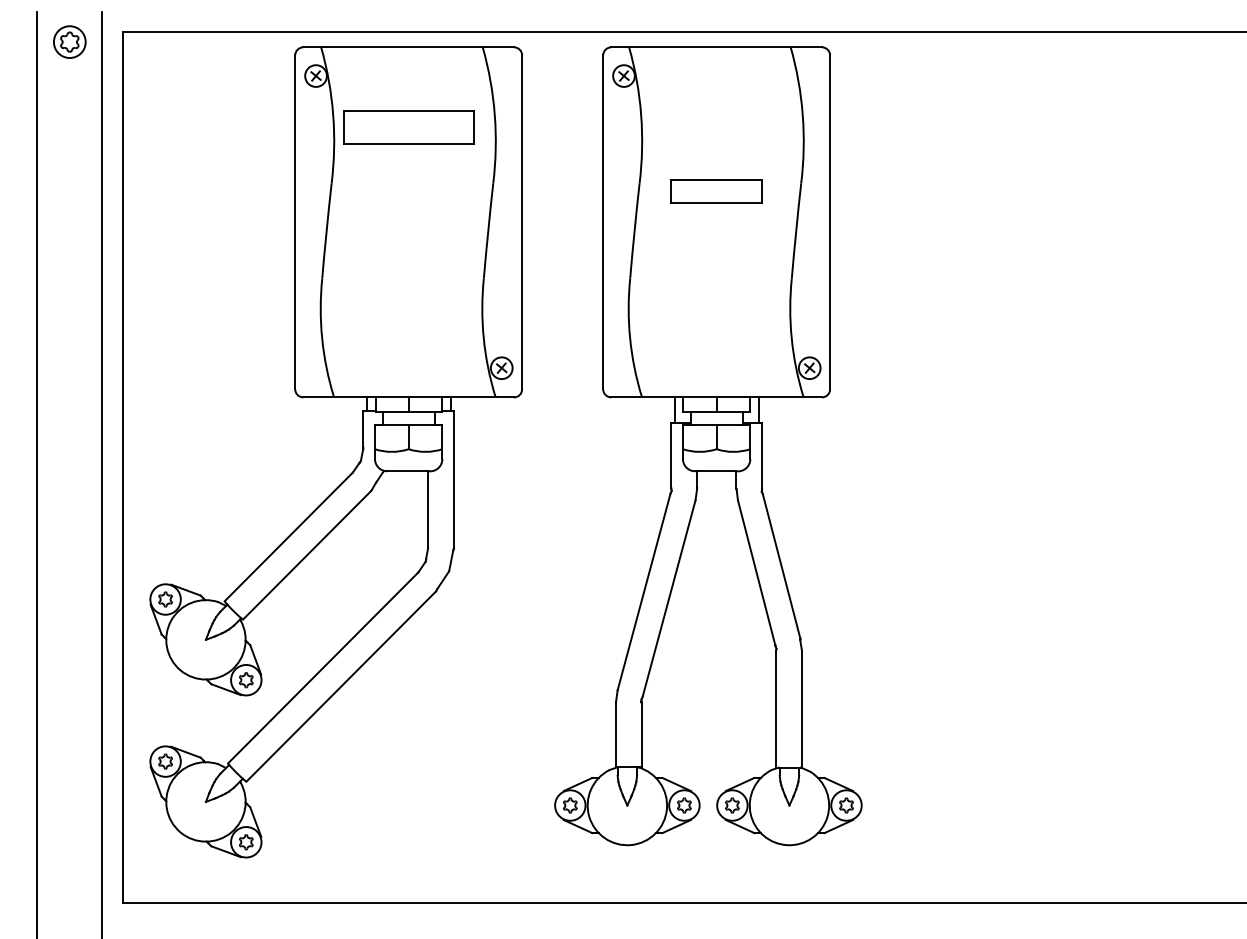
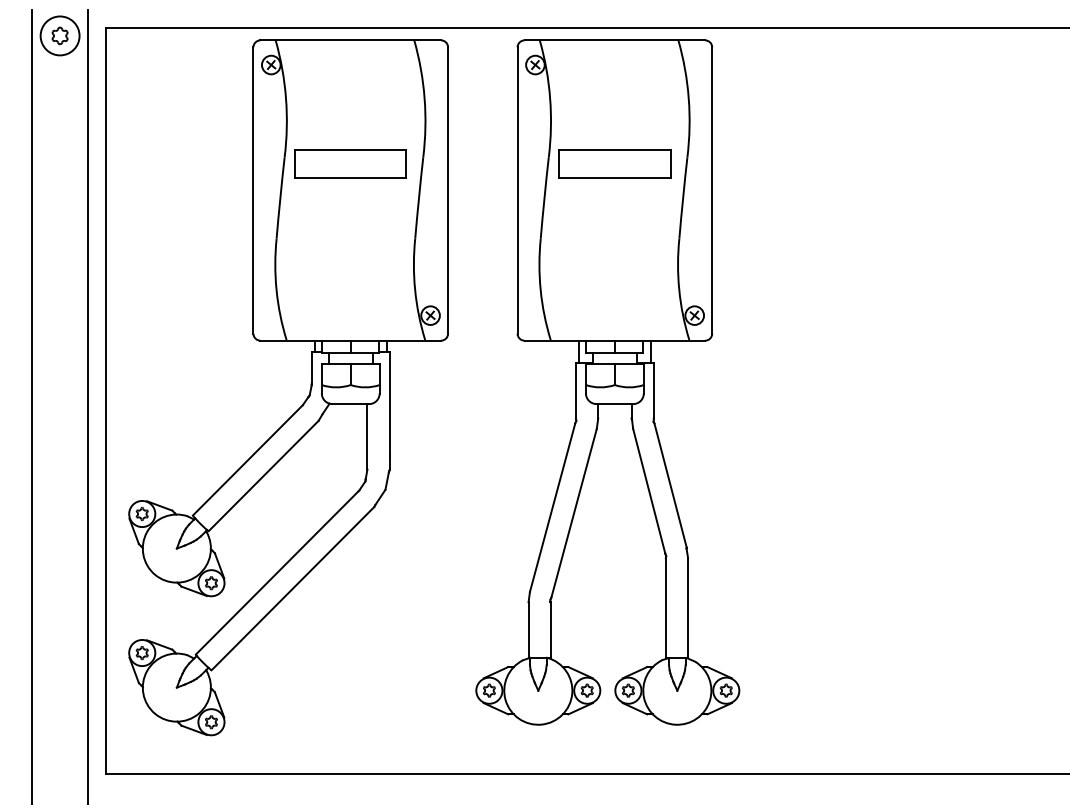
circle: (69, 41) -> (59, 35), size x1.43
part: (408, 127) -> (350, 164), moved
part: (716, 191) -> (614, 164), size x1.43

